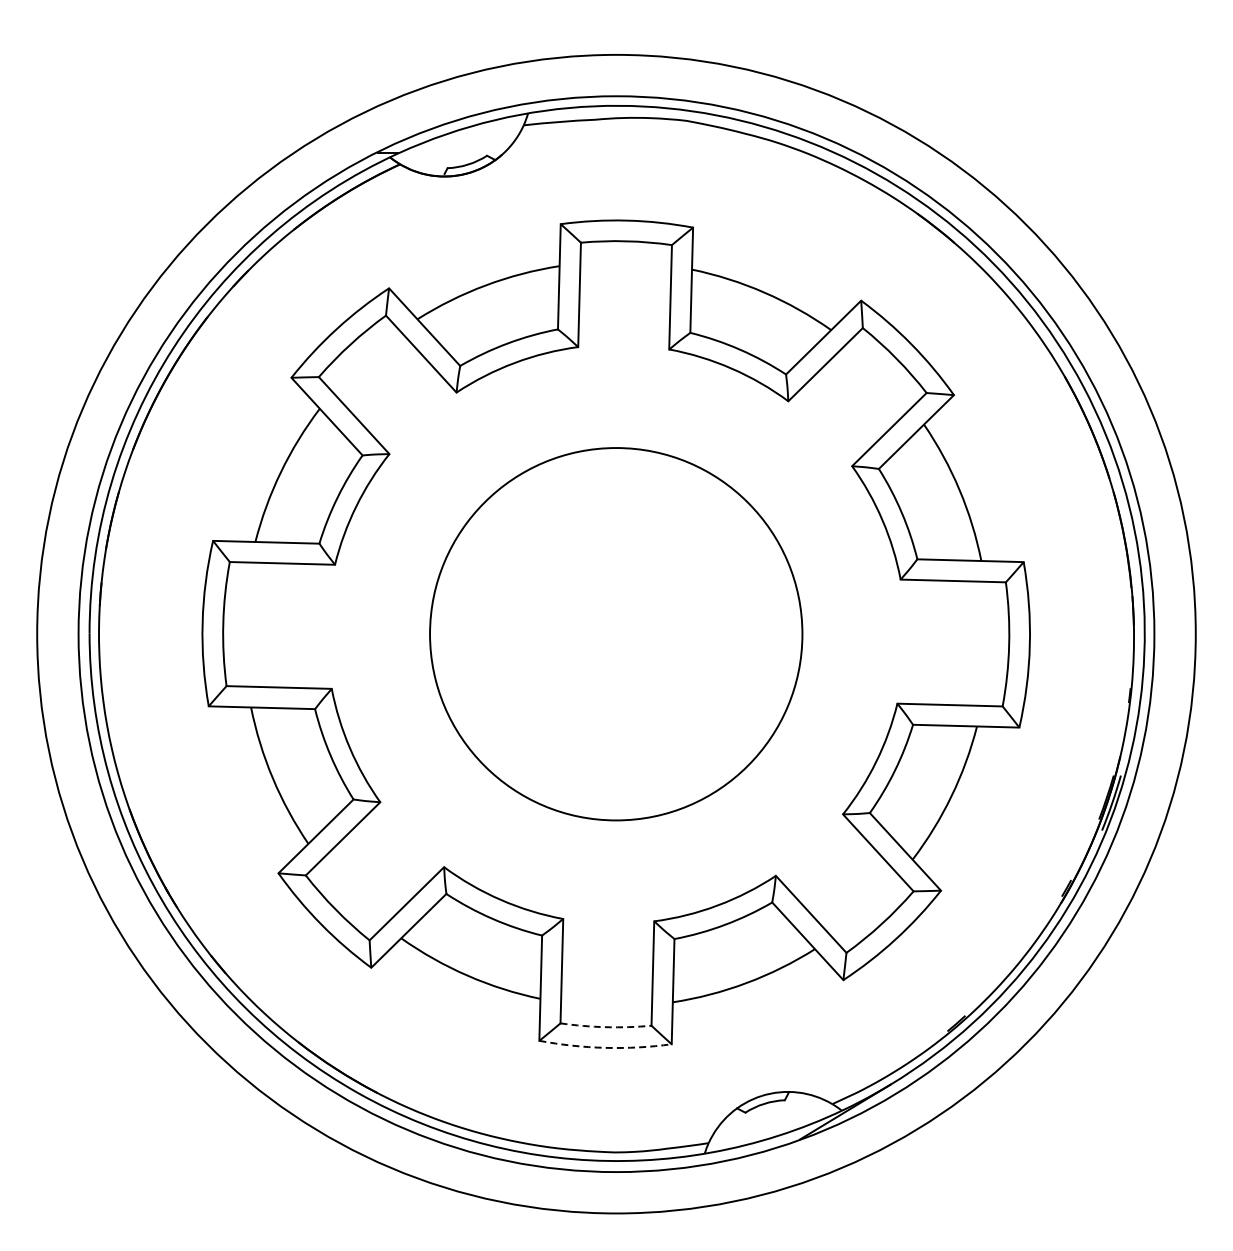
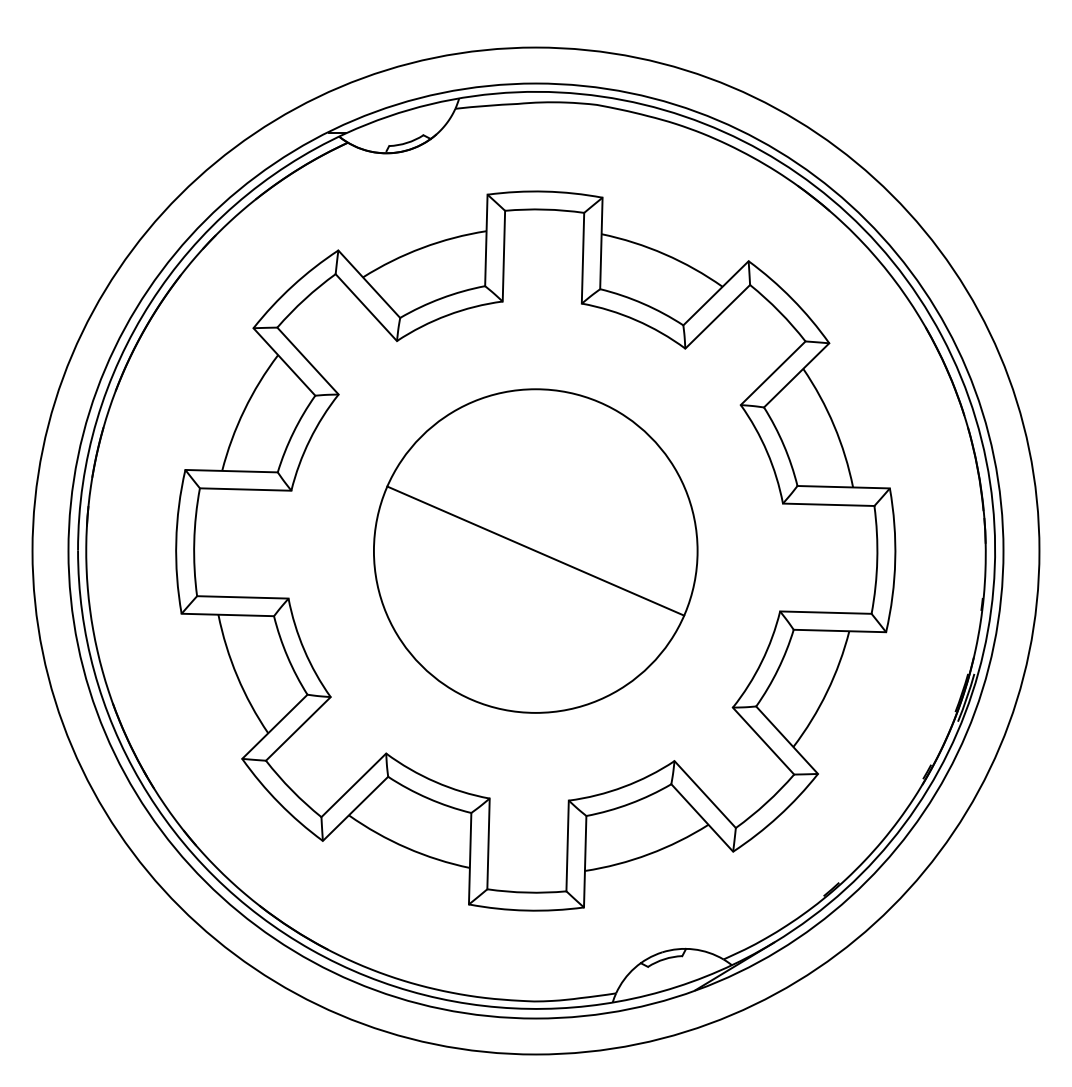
line: (615, 633) -> (535, 550), added
arc: (605, 1027) -> (526, 892), dashed -> solid
arc: (605, 1047) -> (526, 910), dashed -> solid

